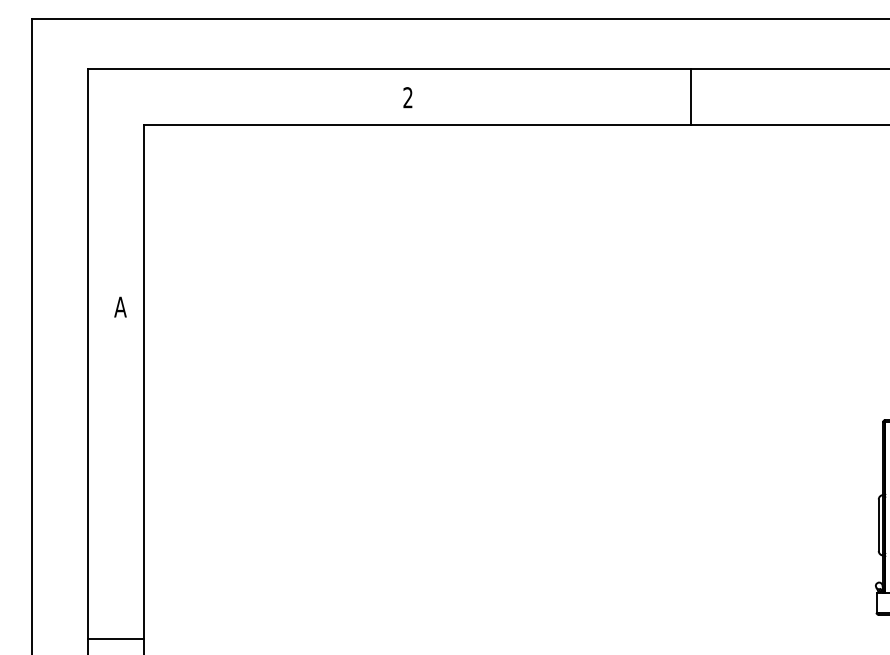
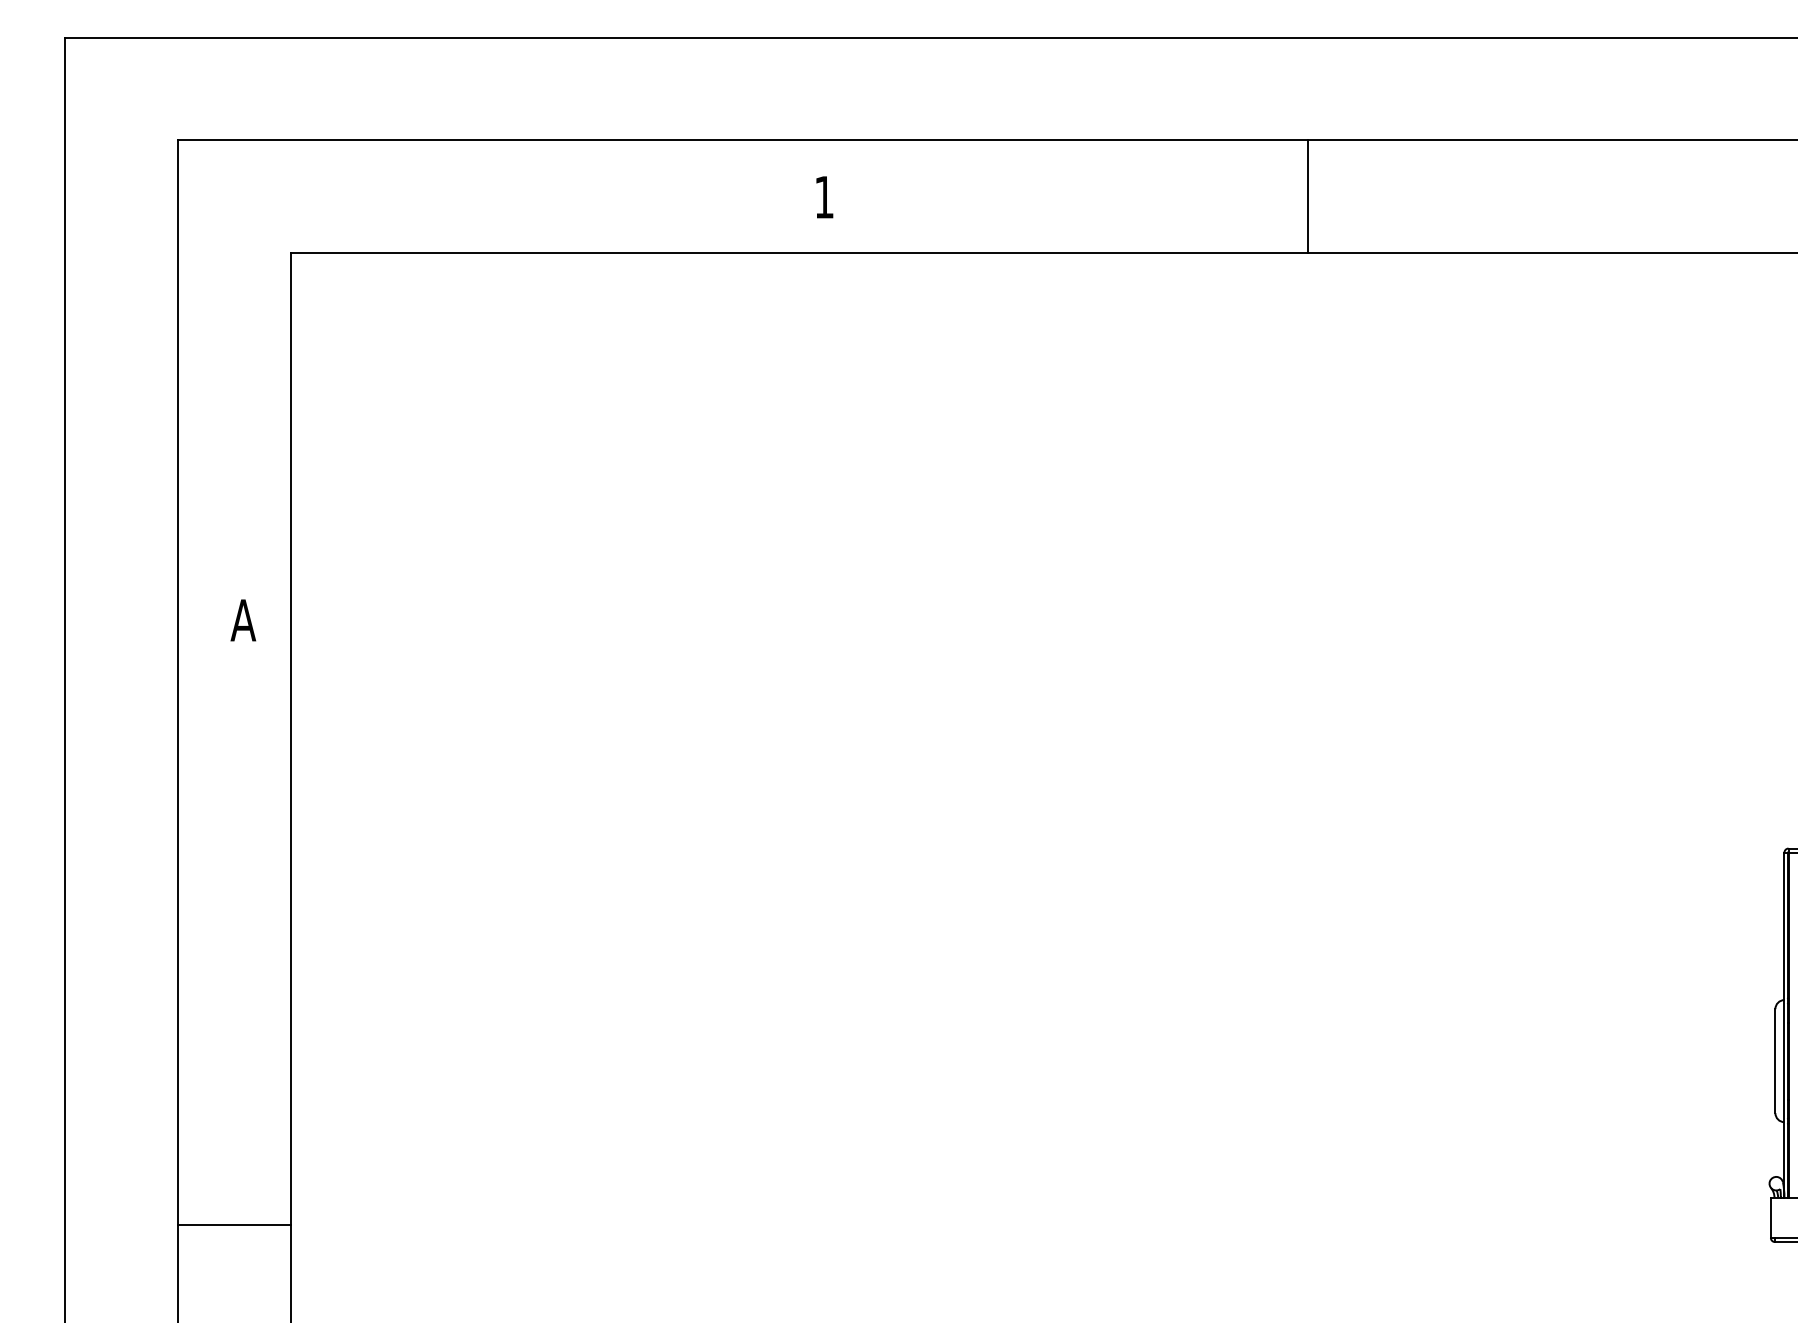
text: (407, 97) -> (823, 196), 2 -> 1
line: (690, 97) -> (1308, 196), moved
line: (115, 638) -> (233, 1225), moved

